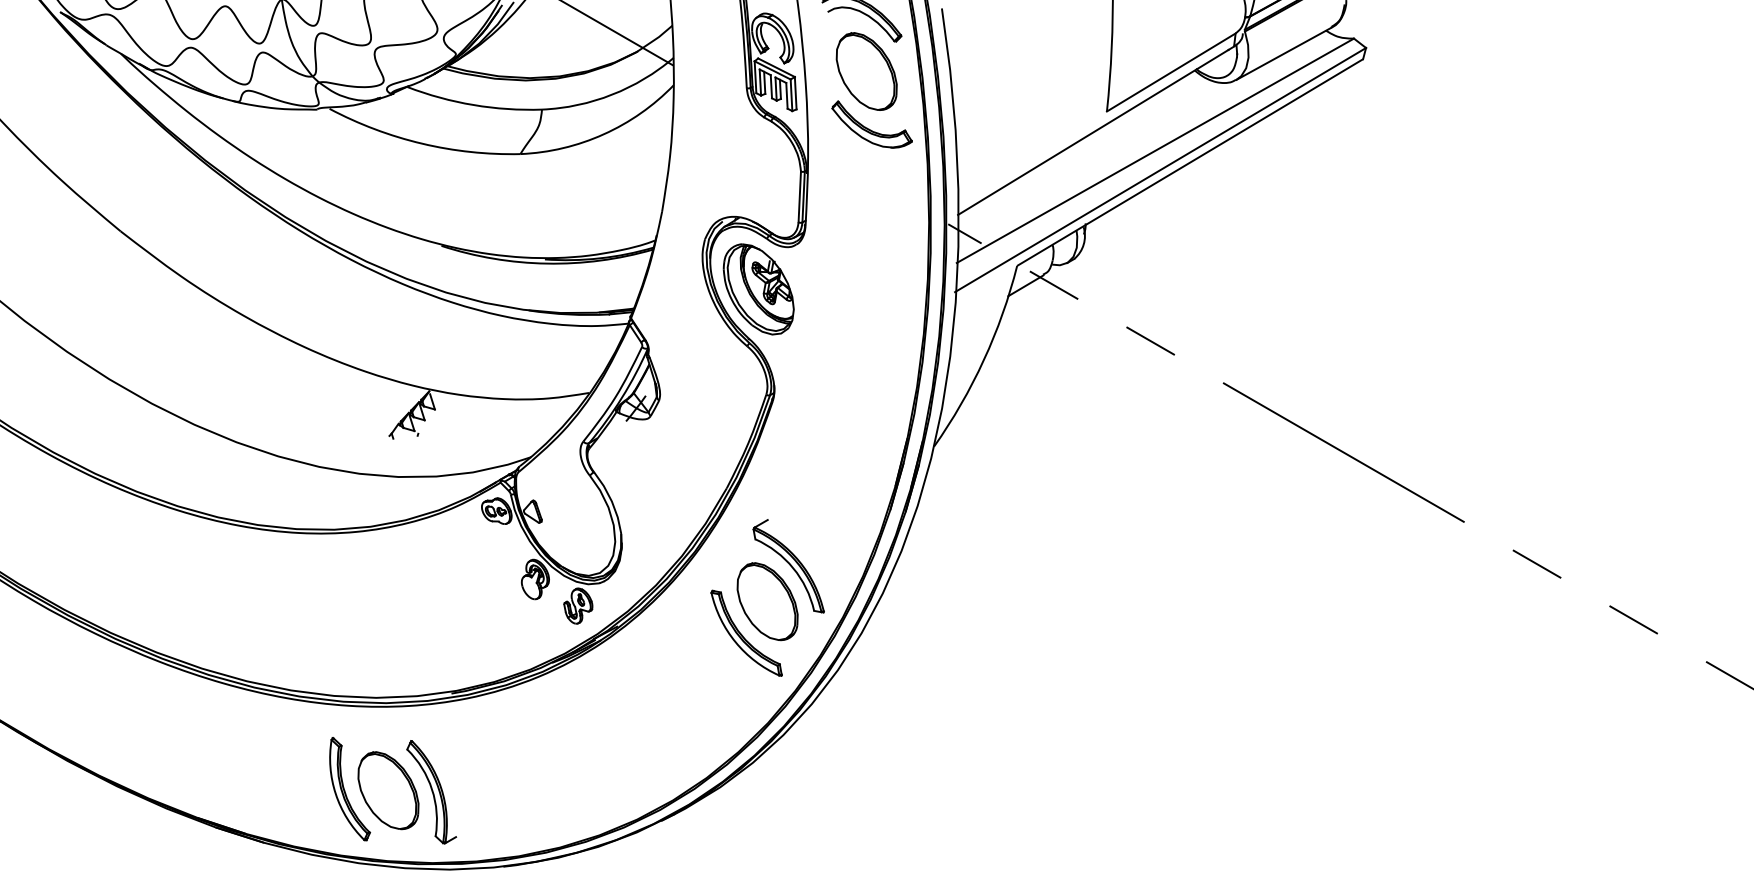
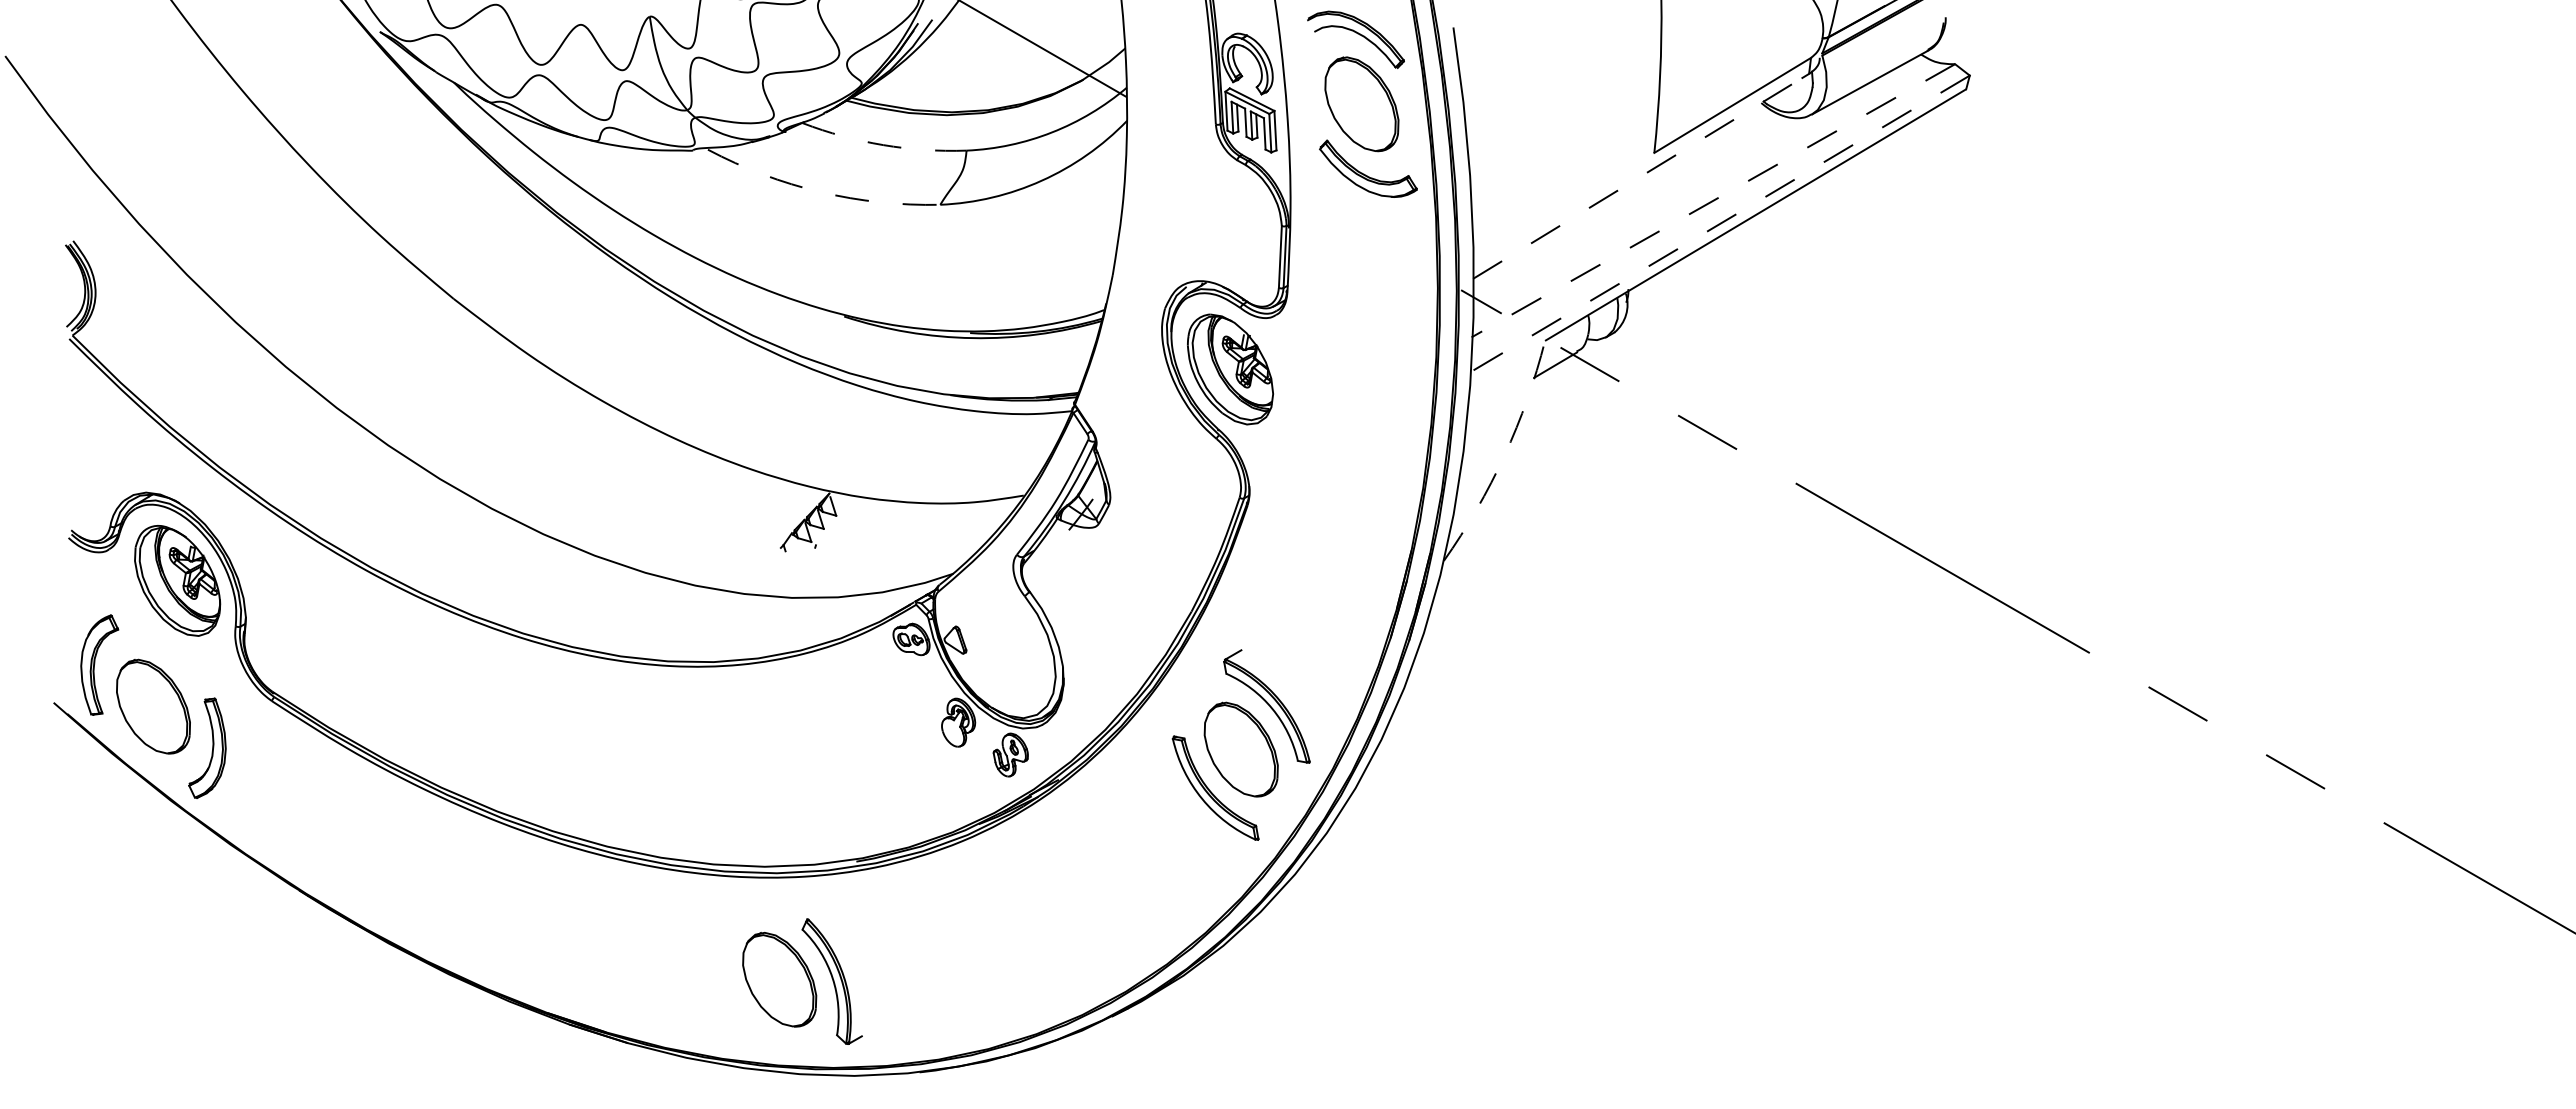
arc: (473, 105) -> (883, 145), solid -> dashed
line: (1093, 132) -> (1637, 178), solid -> dashed
arc: (422, 144) -> (820, 192), solid -> dashed
line: (1155, 150) -> (1713, 200), solid -> dashed
line: (1160, 170) -> (1719, 224), solid -> dashed
arc: (983, 360) -> (1504, 455), solid -> dashed
part: (349, 788) -> (732, 977), removed

